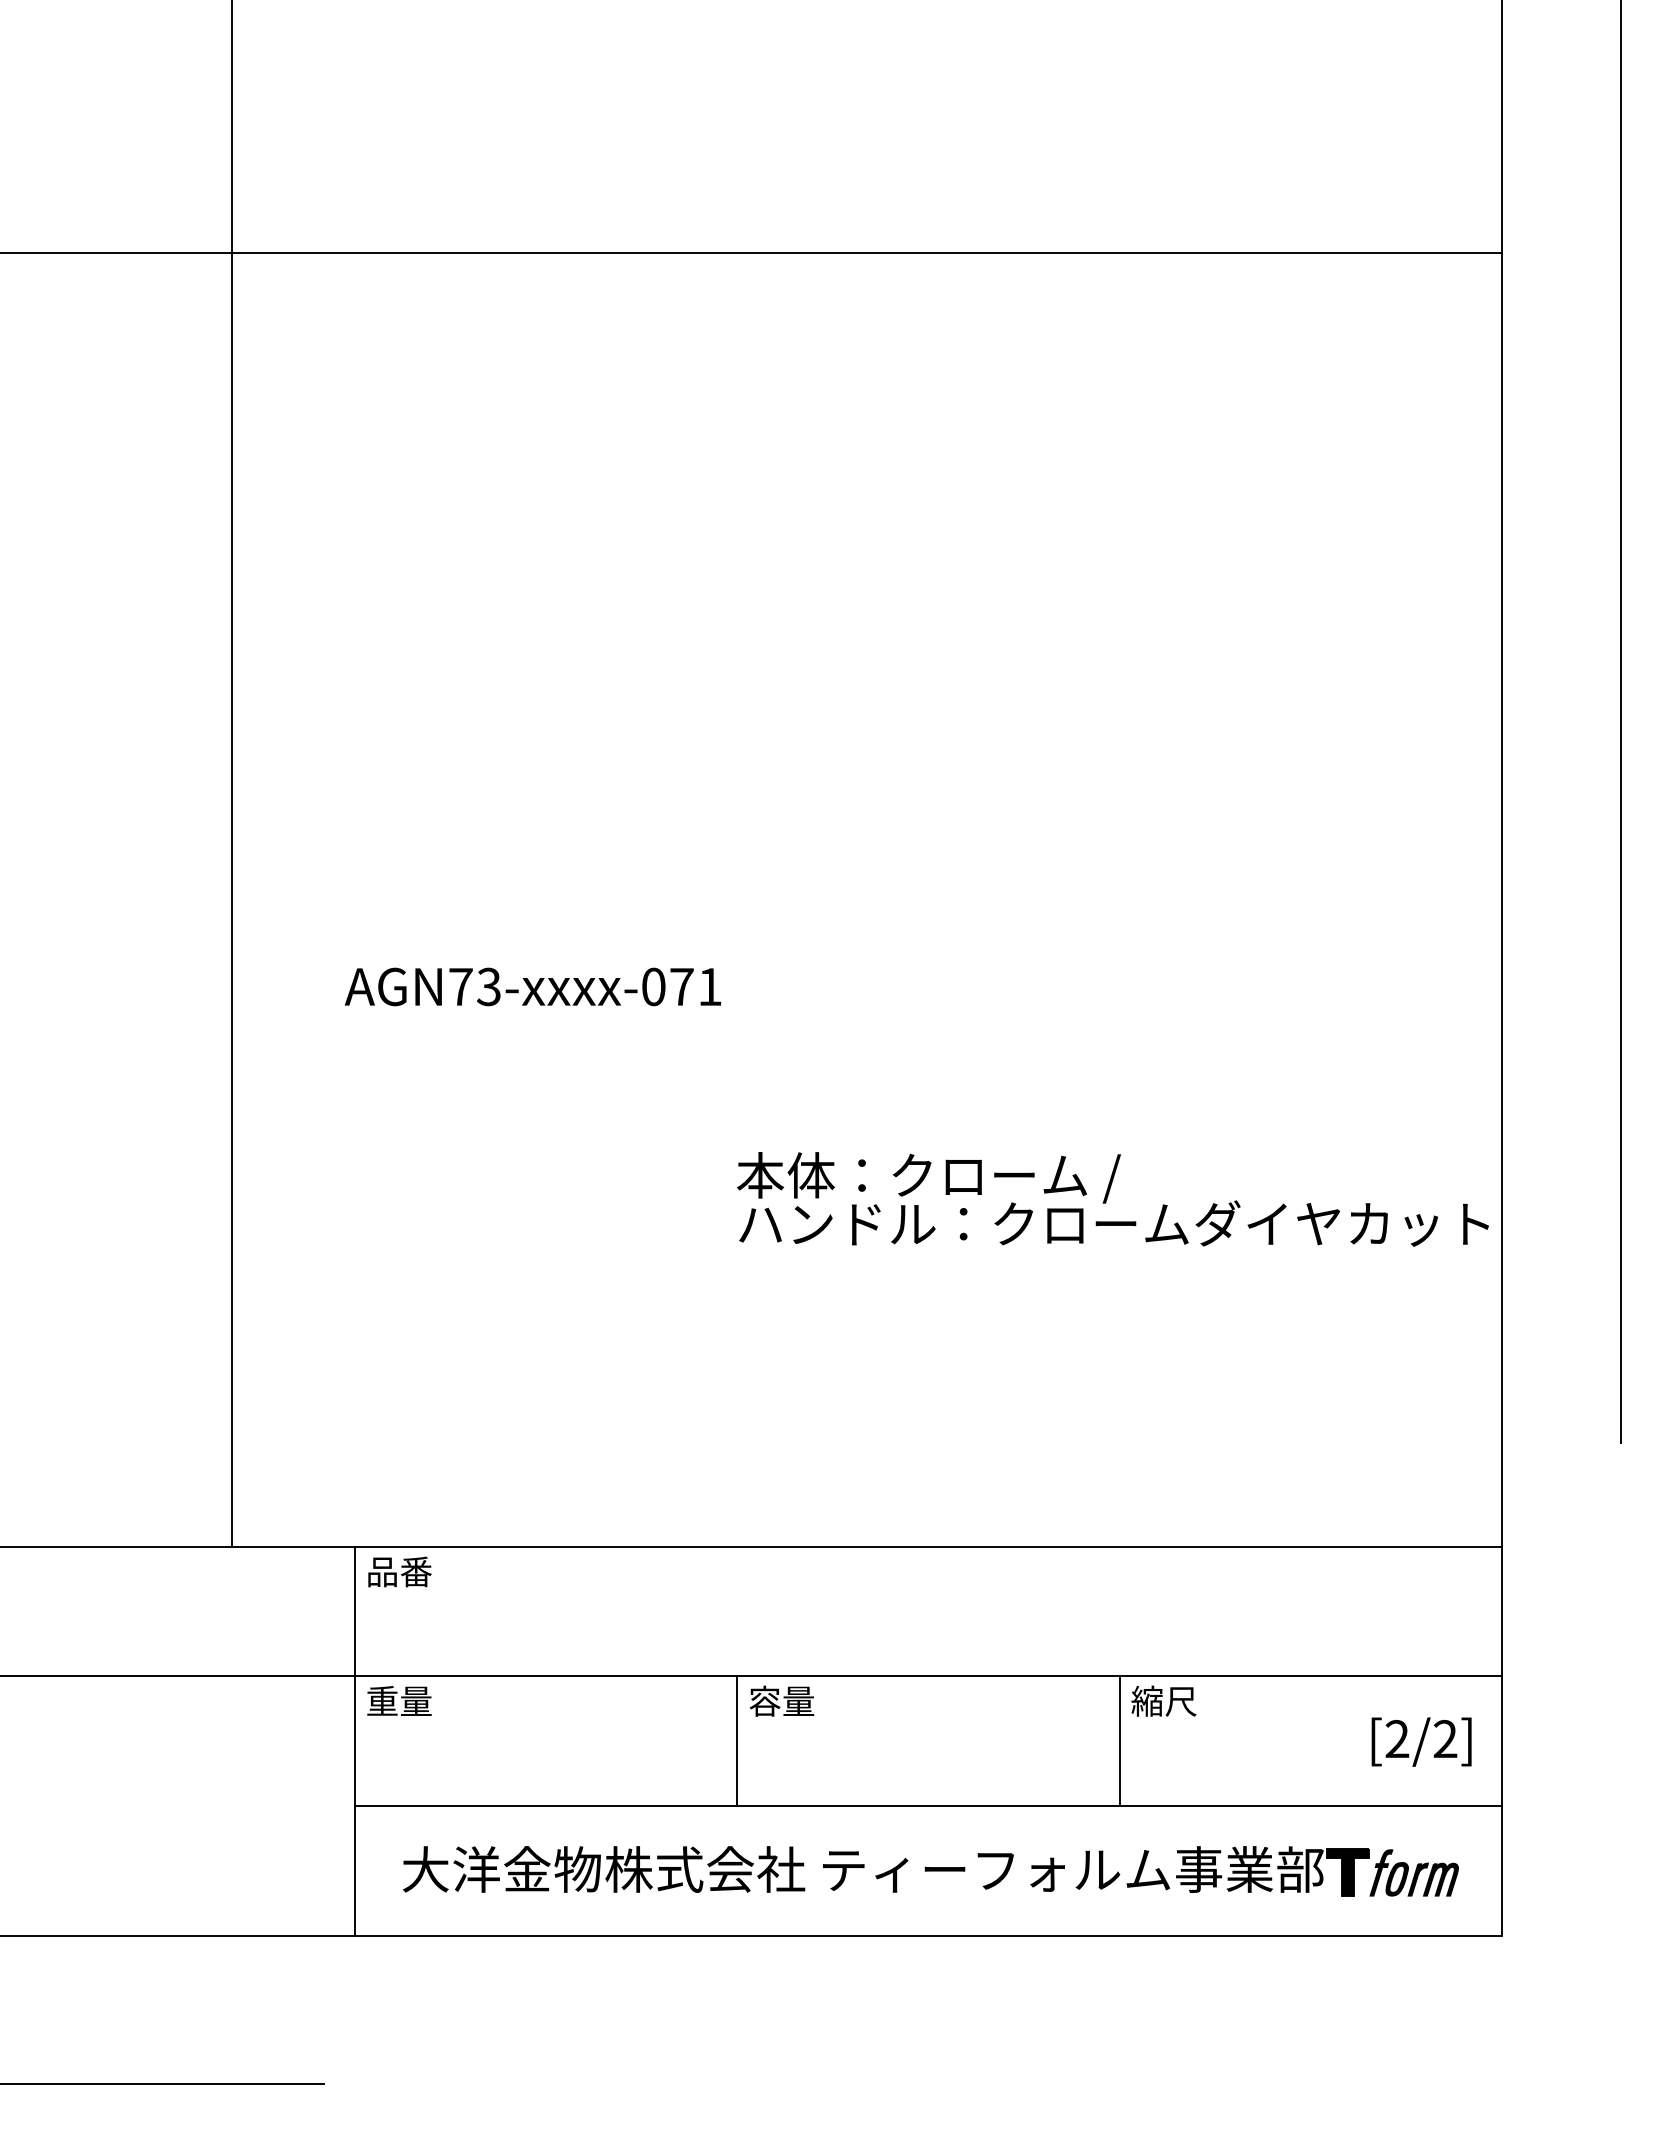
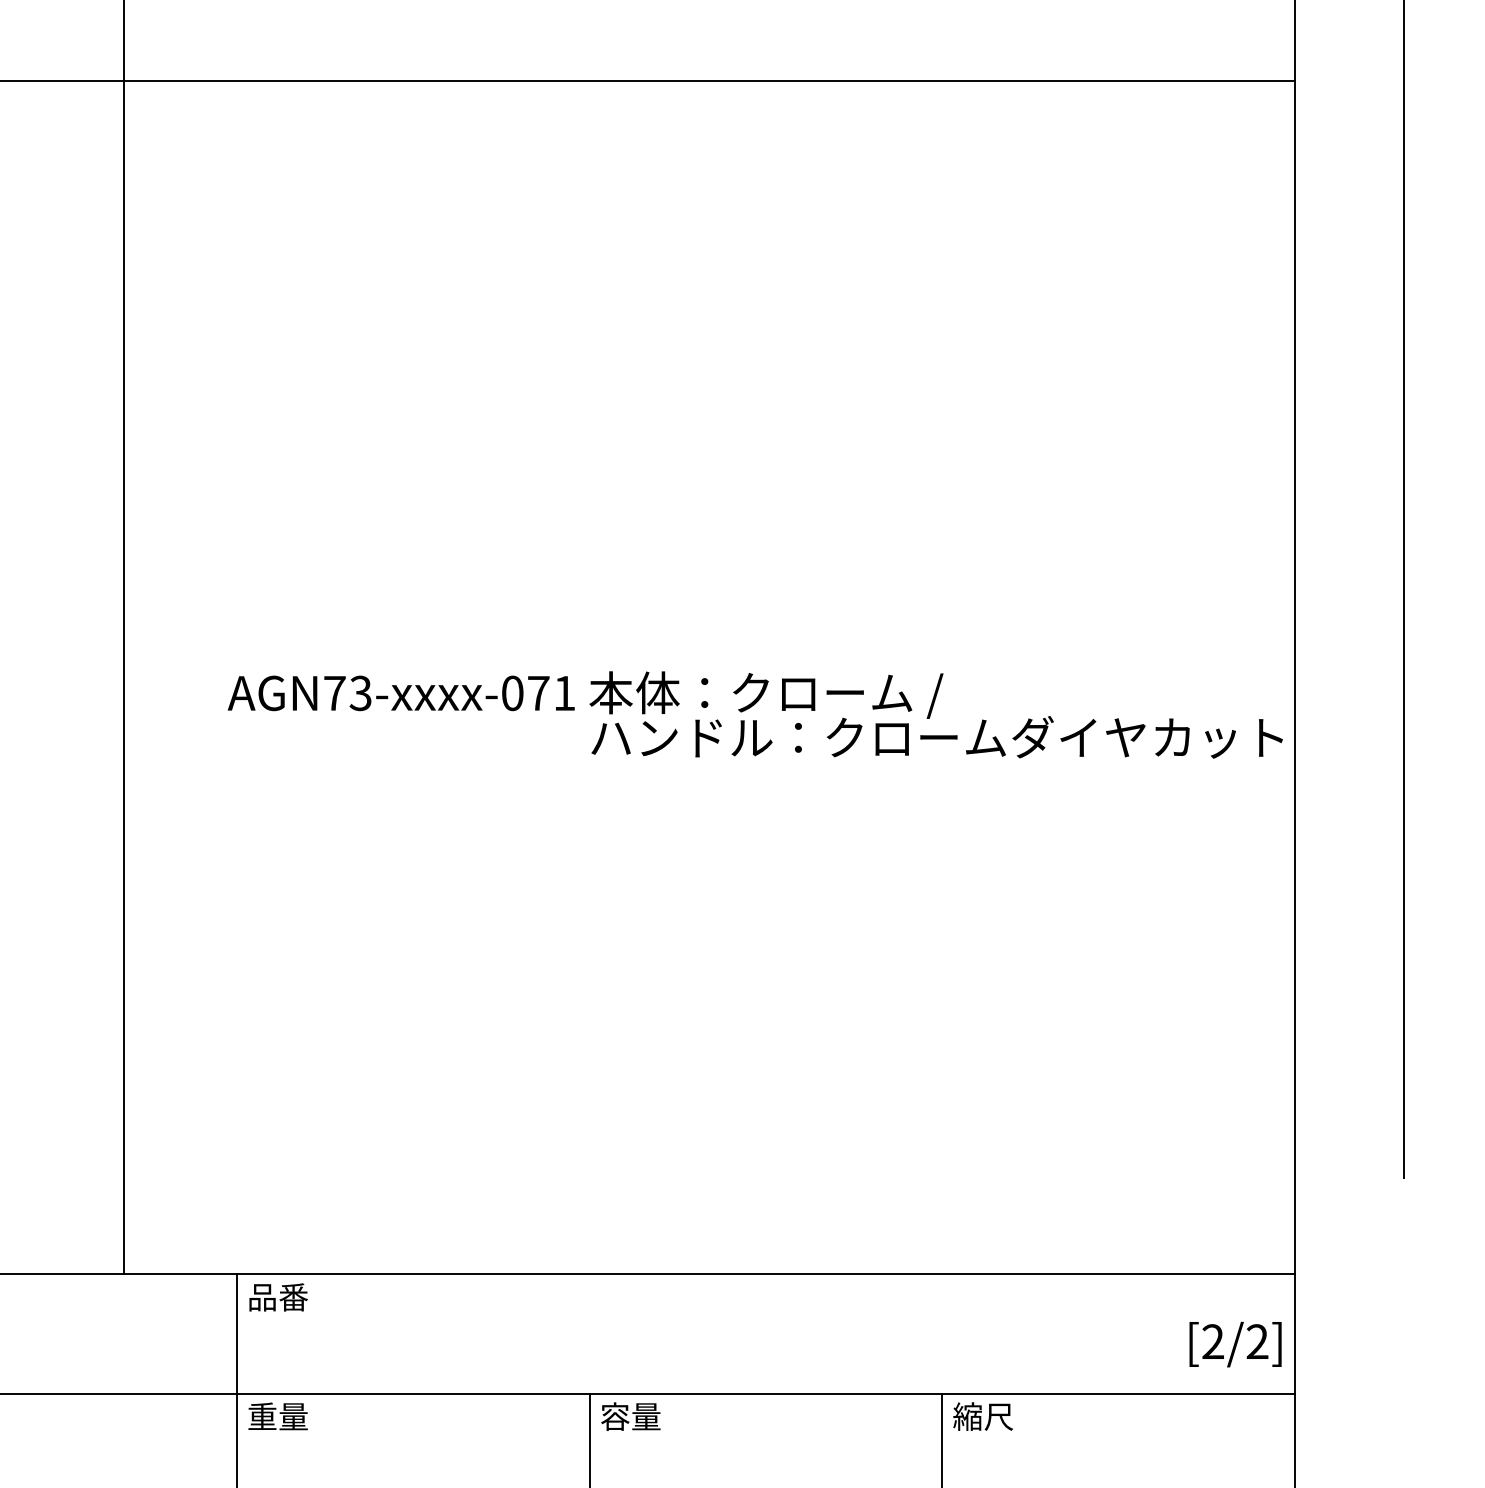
text: (532, 986) -> (400, 692), moved
text: (1112, 1199) -> (935, 715), moved
text: (1421, 1741) -> (1235, 1344), moved

